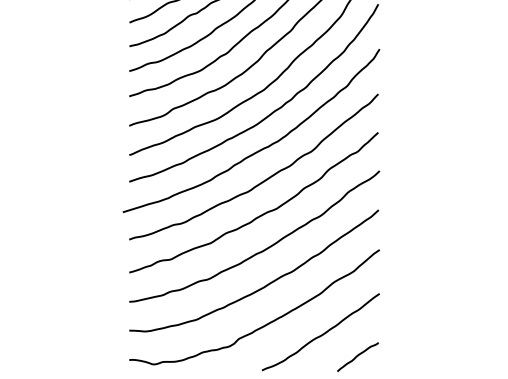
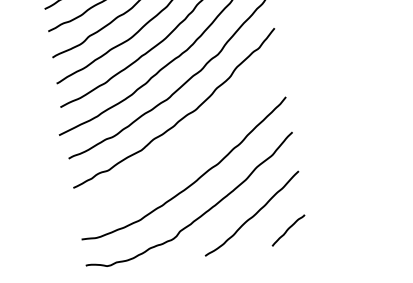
curve: (263, 249) -> (189, 148), removed

